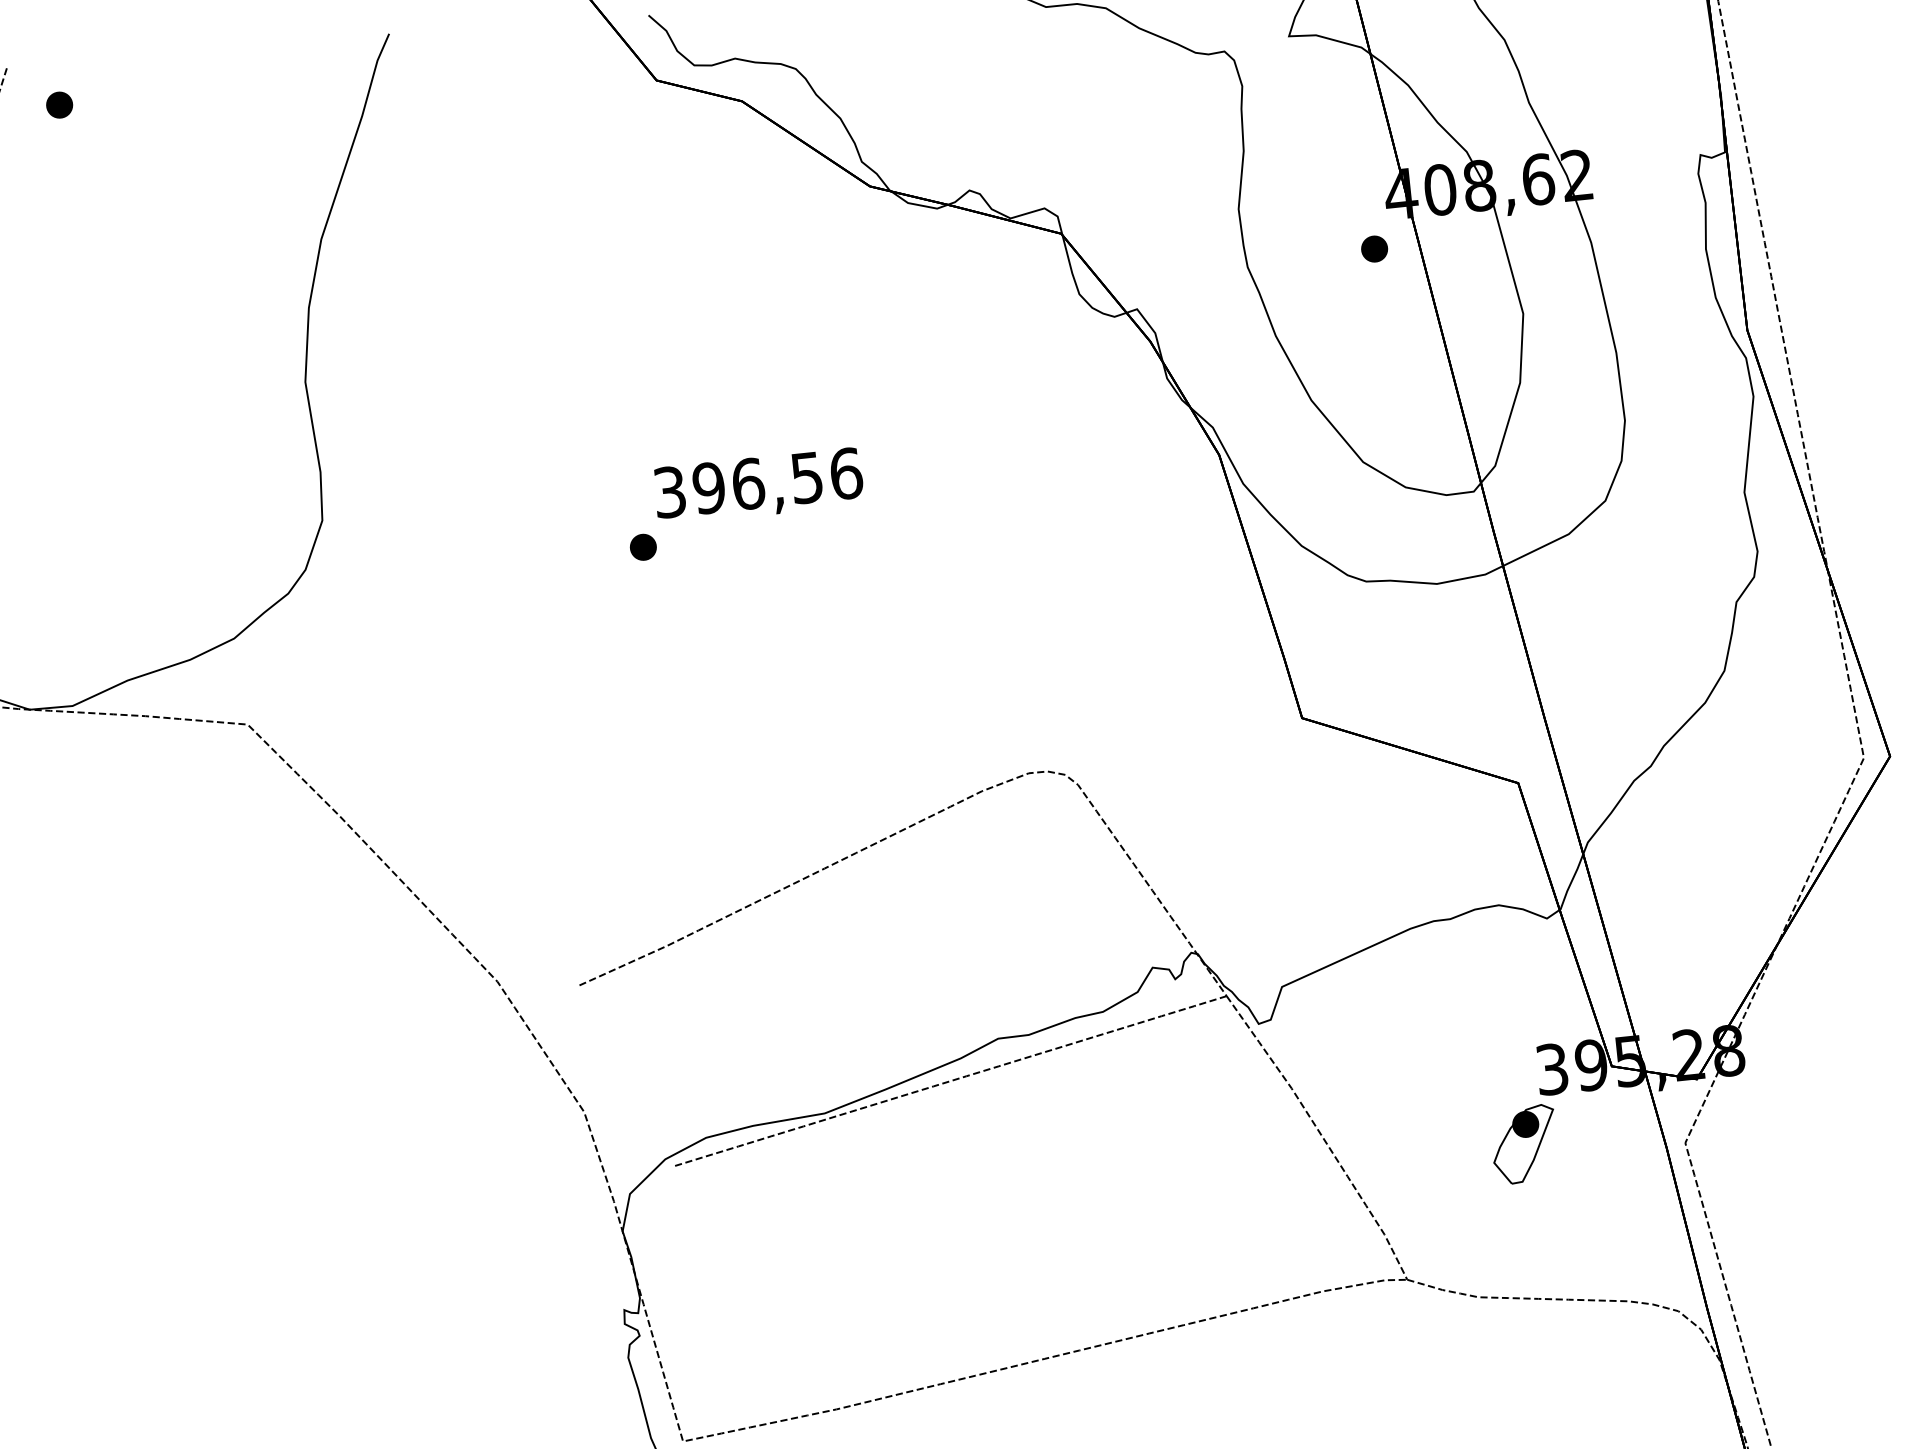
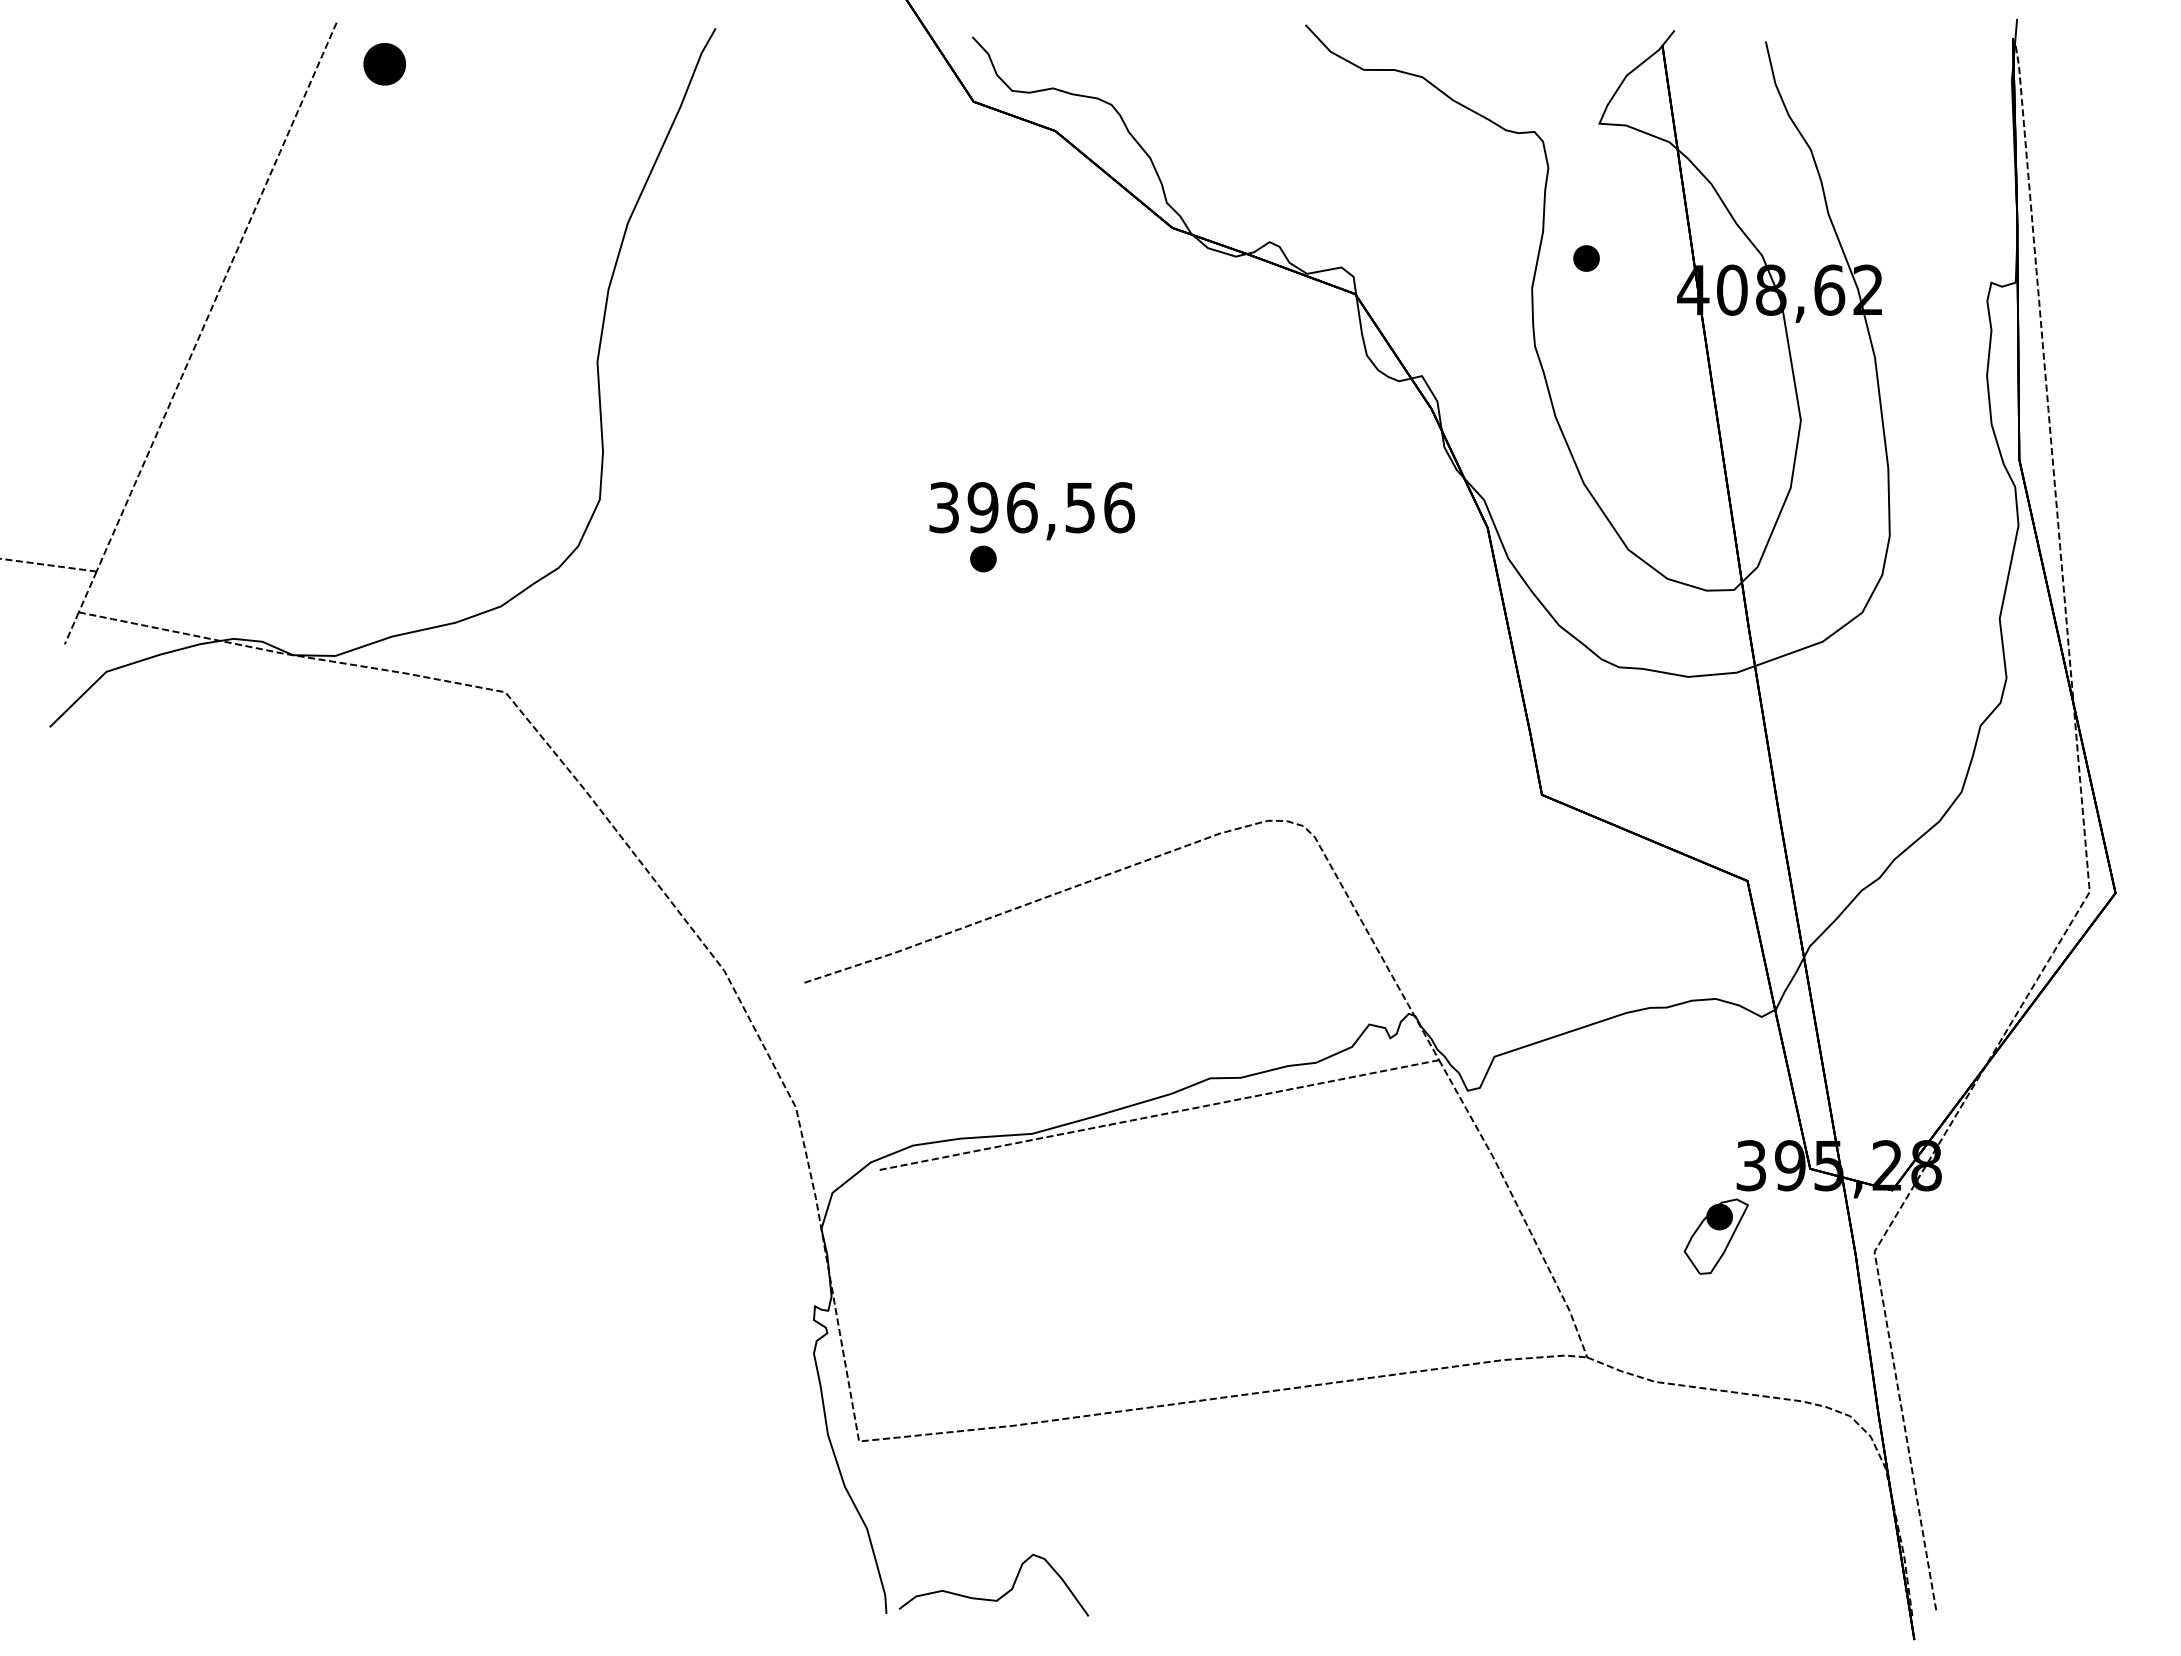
part: (59, 105) -> (384, 64), size x1.6
part: (1374, 249) -> (1586, 258), moved
part: (643, 546) -> (983, 558), moved

